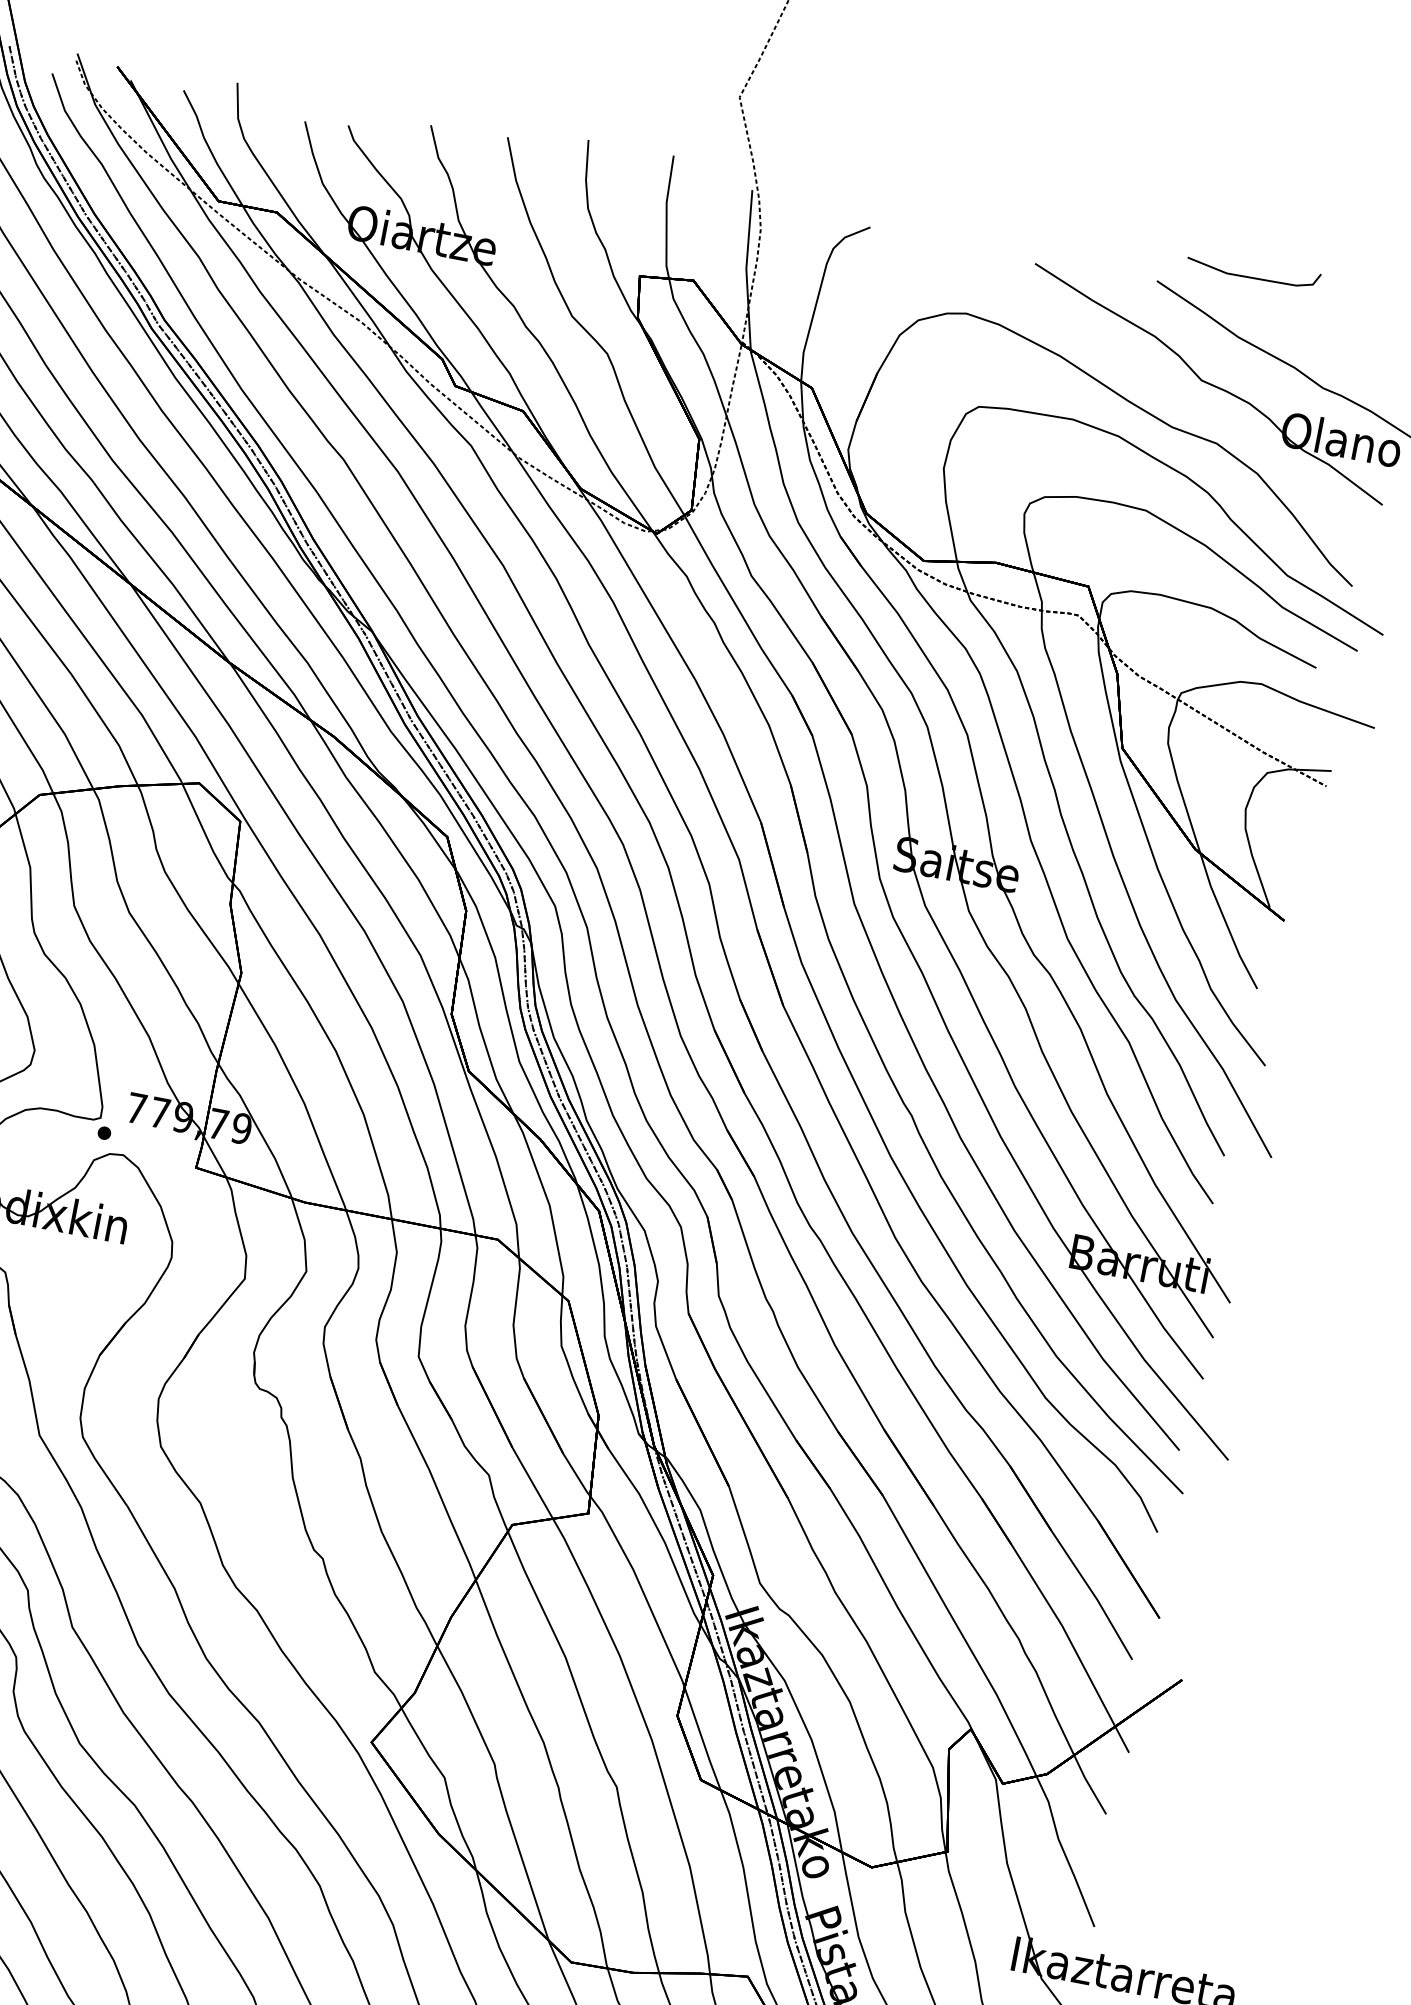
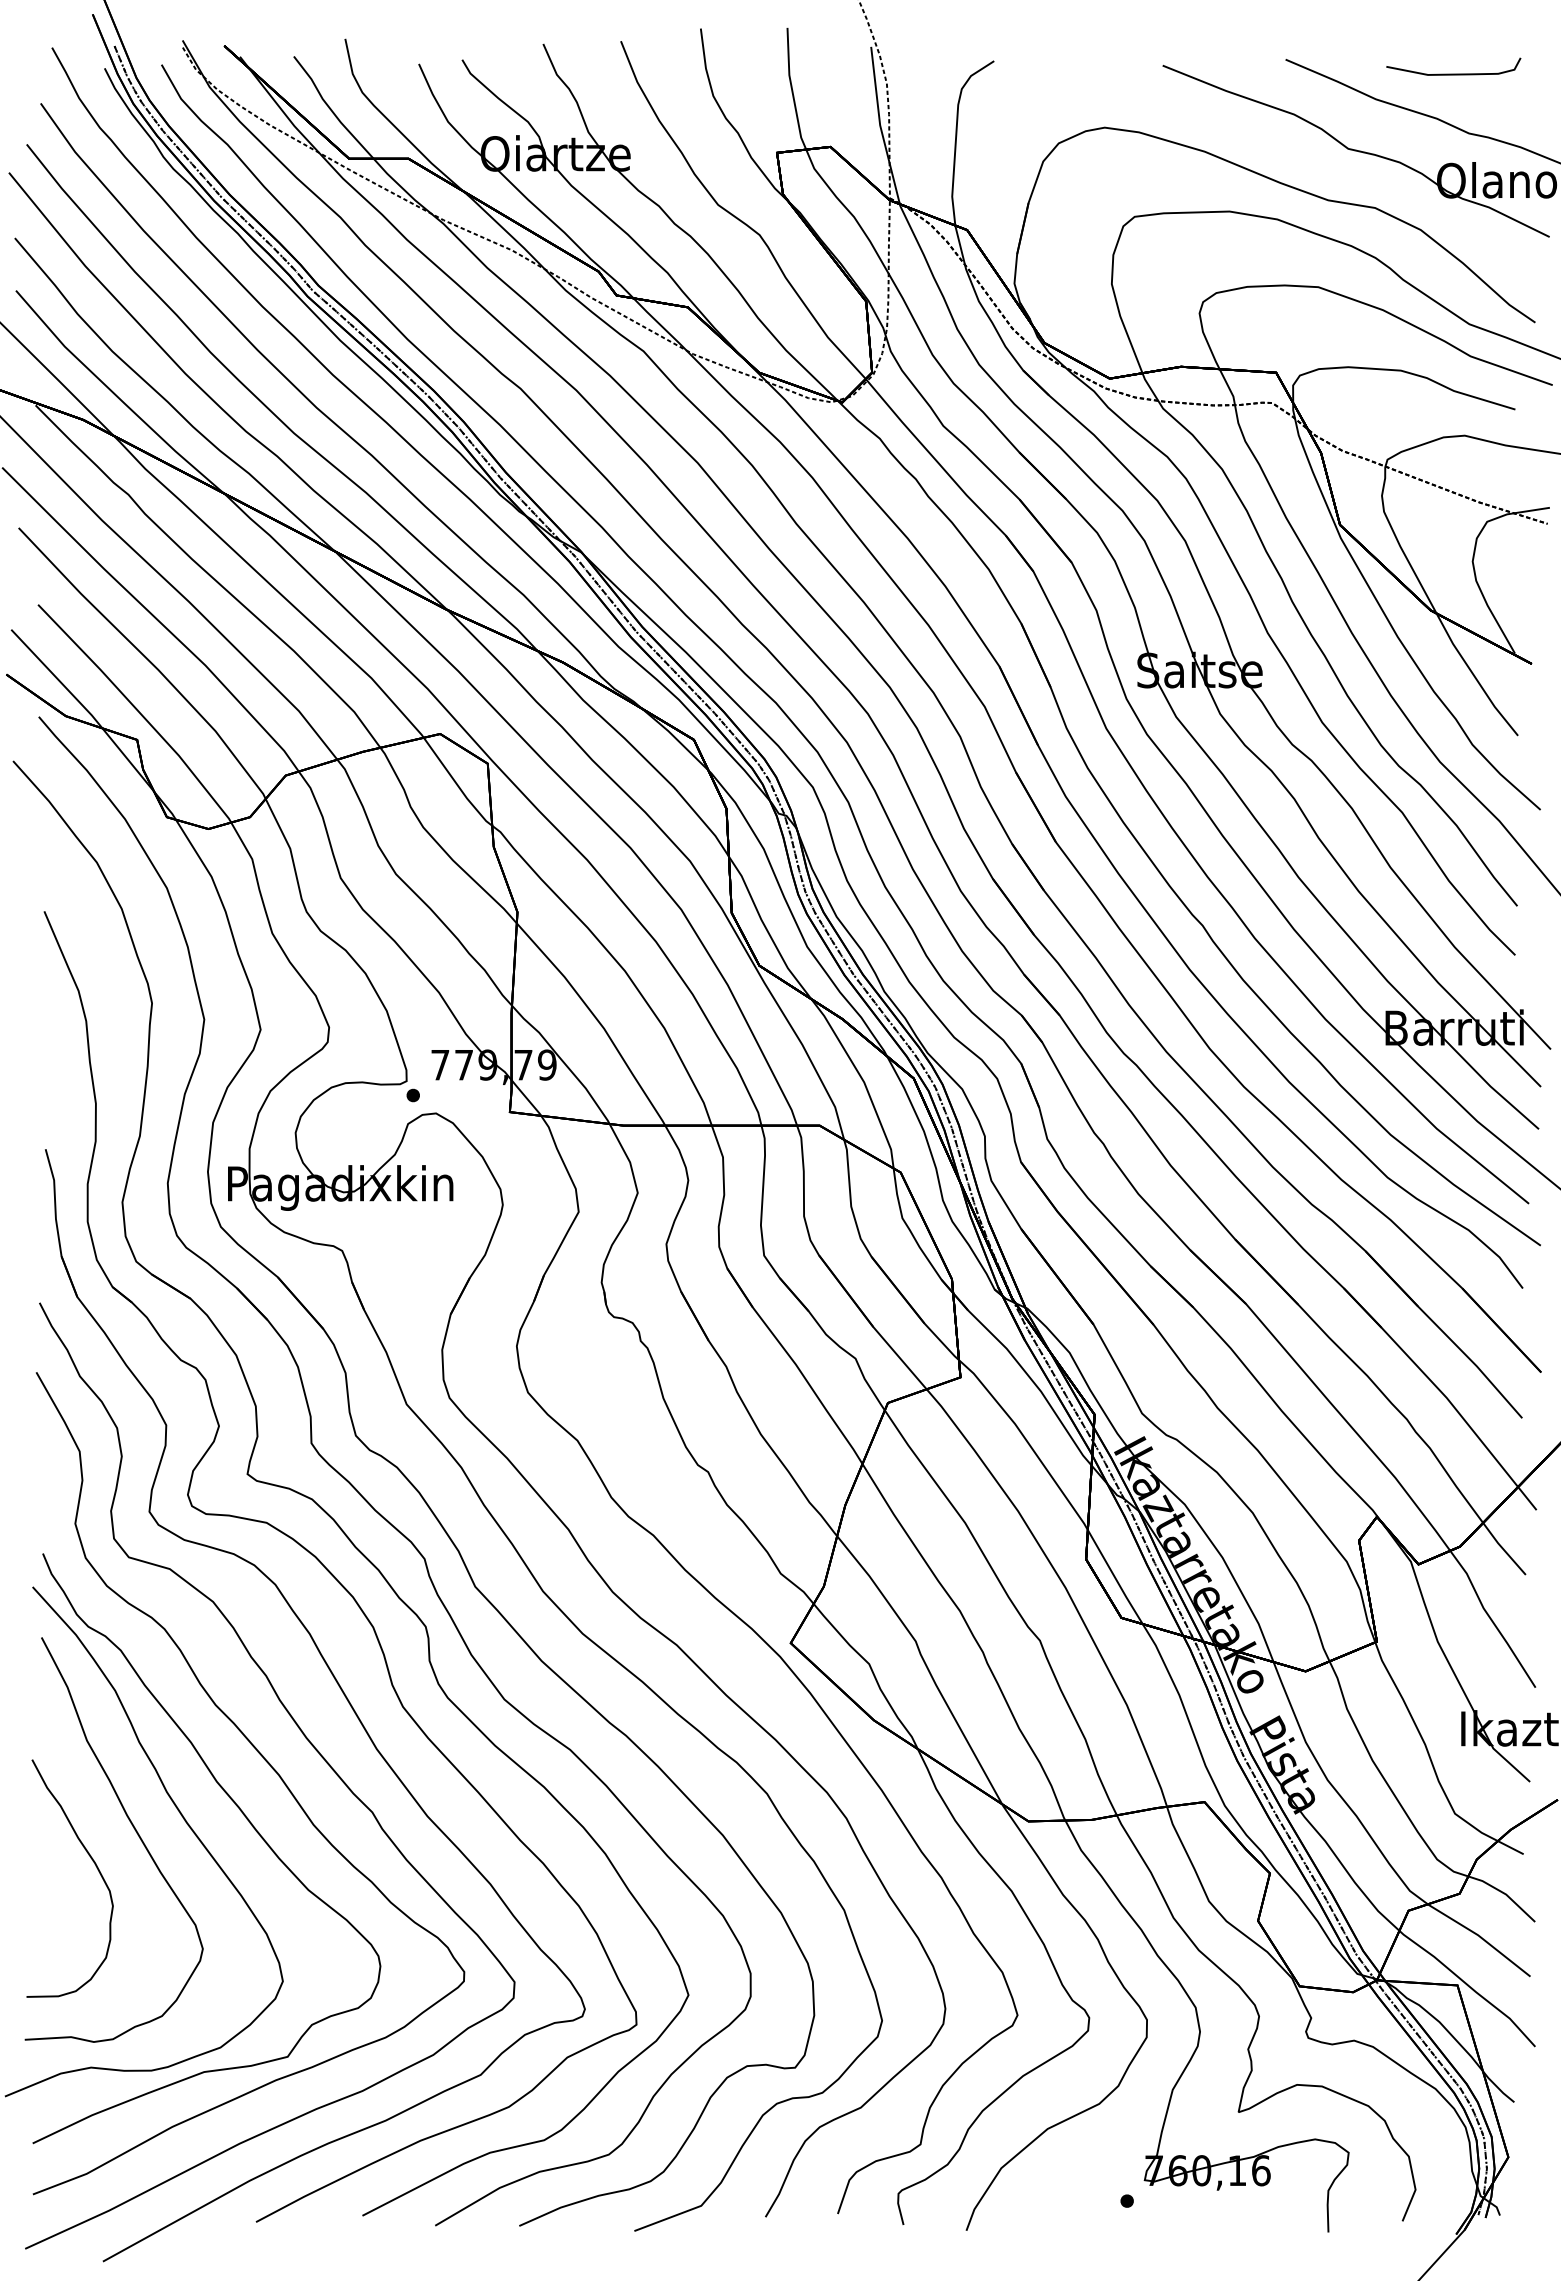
curve: (1252, 276) -> (1453, 73), moved

